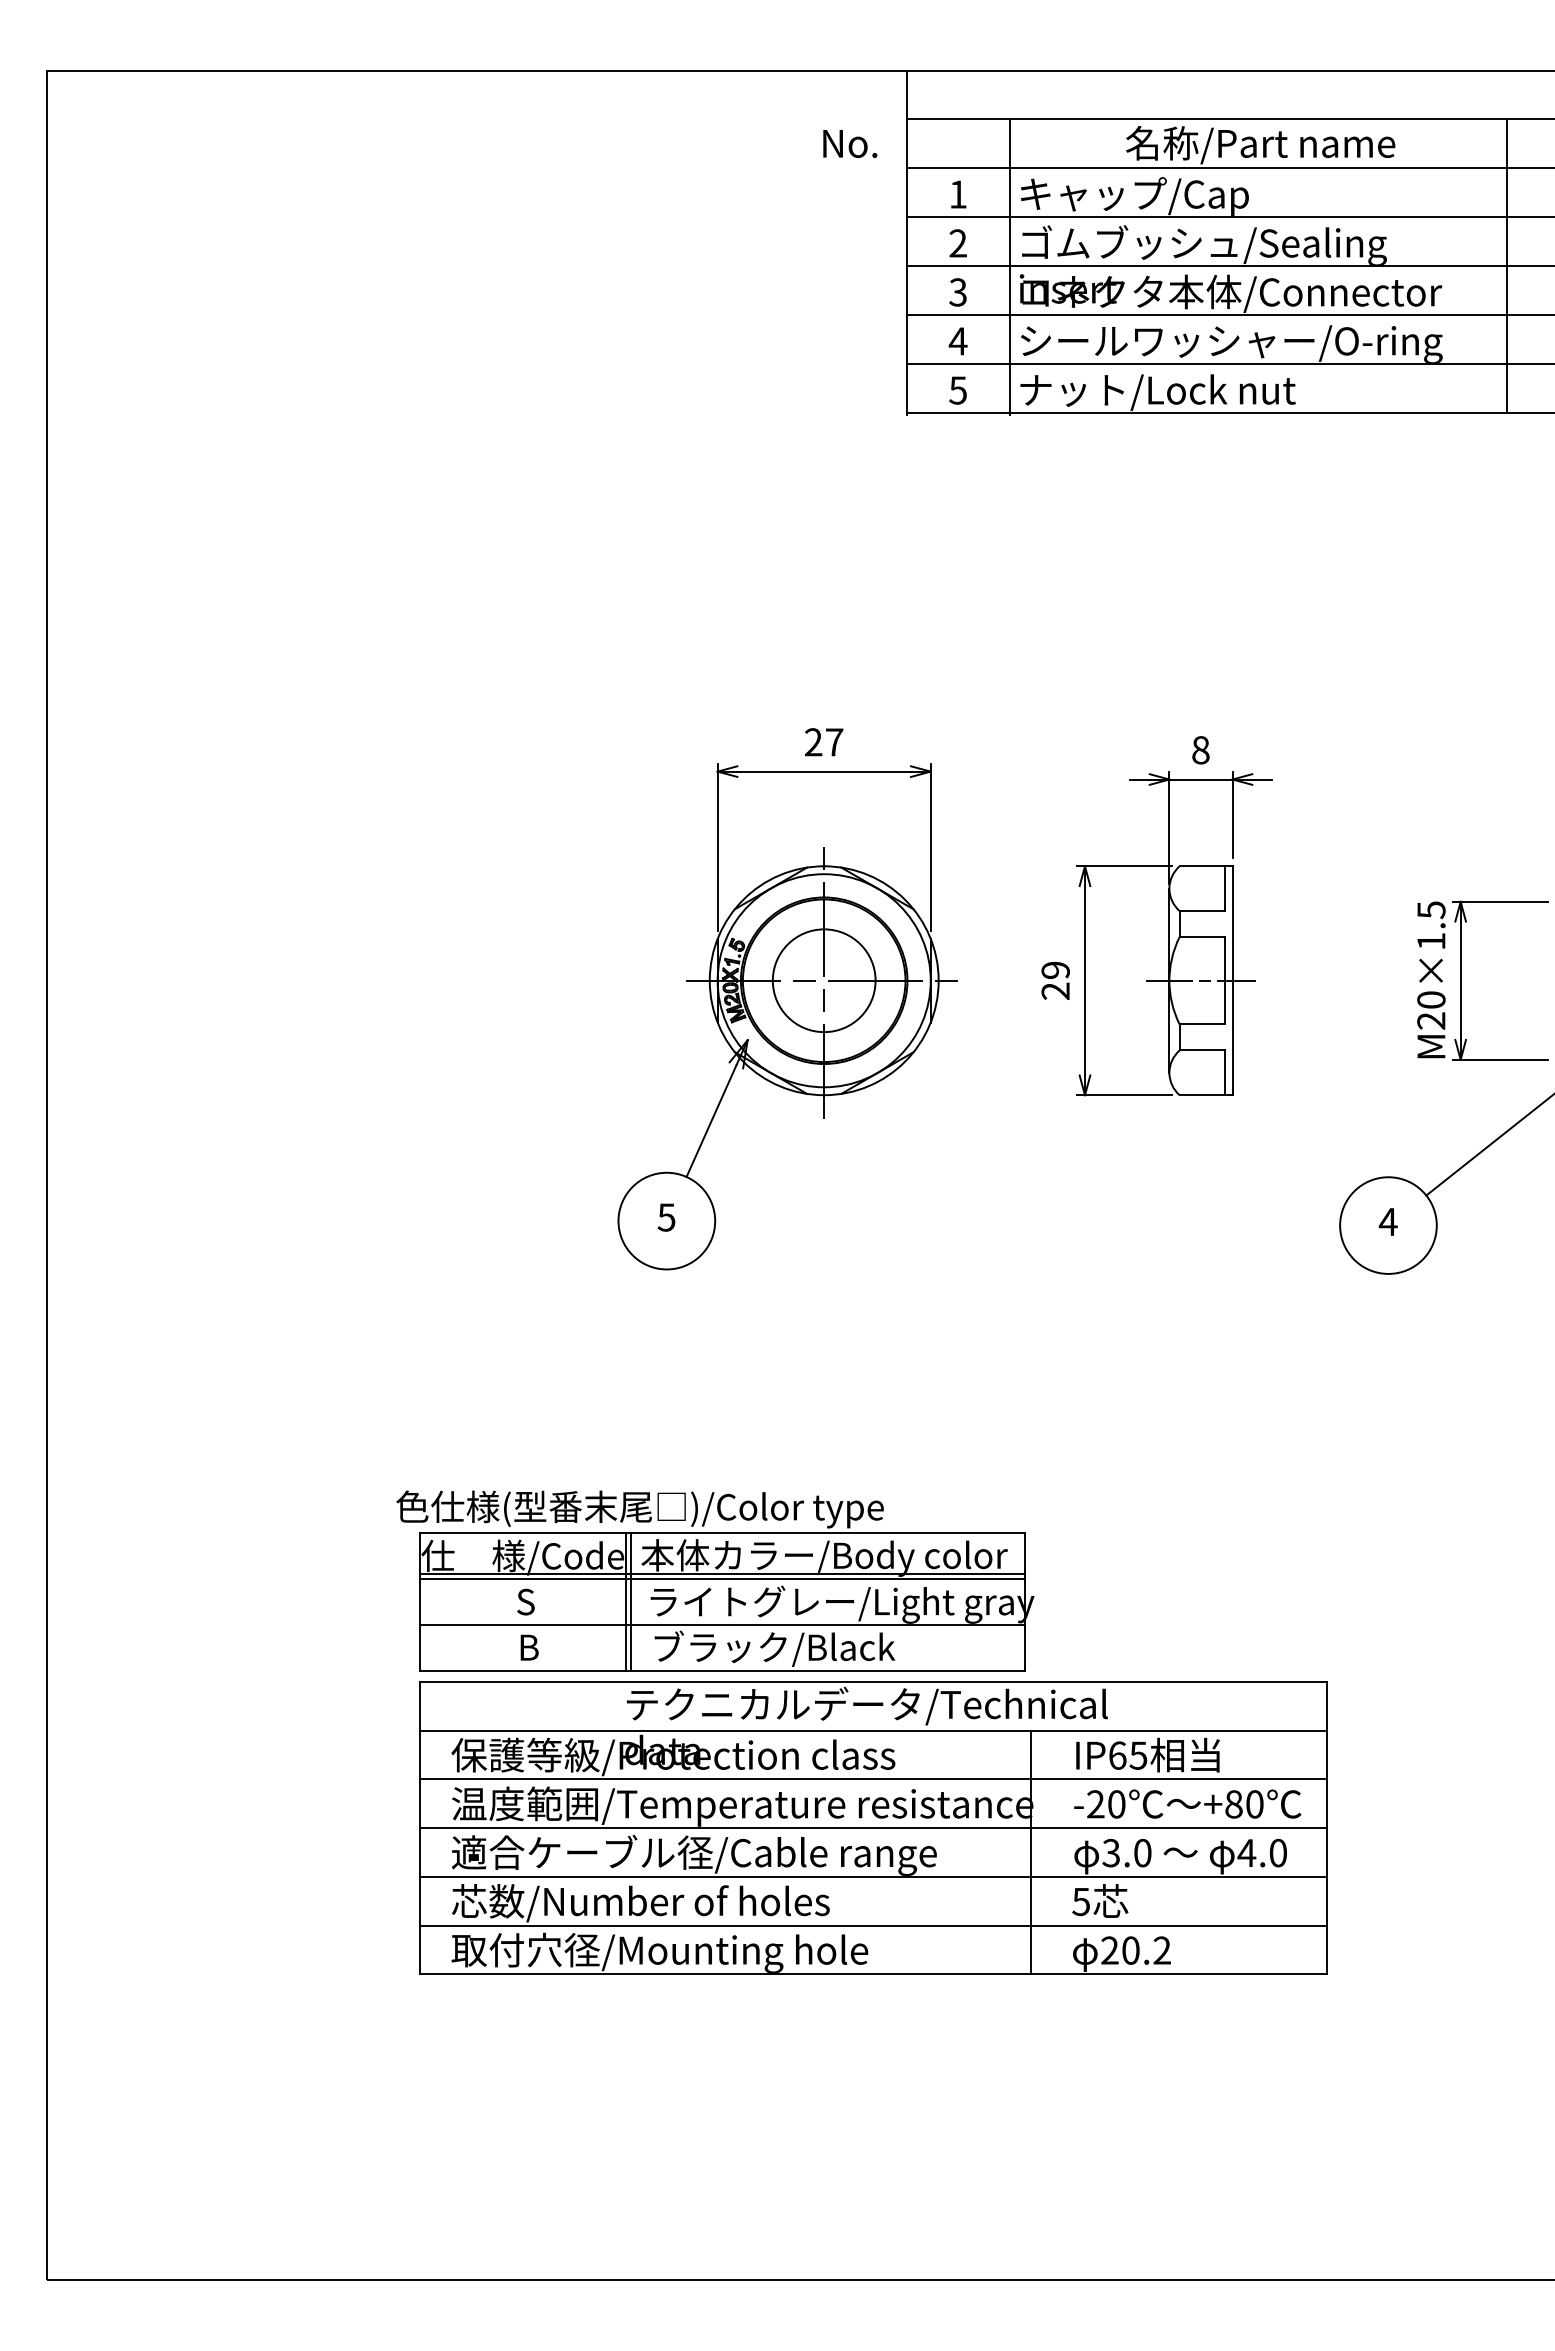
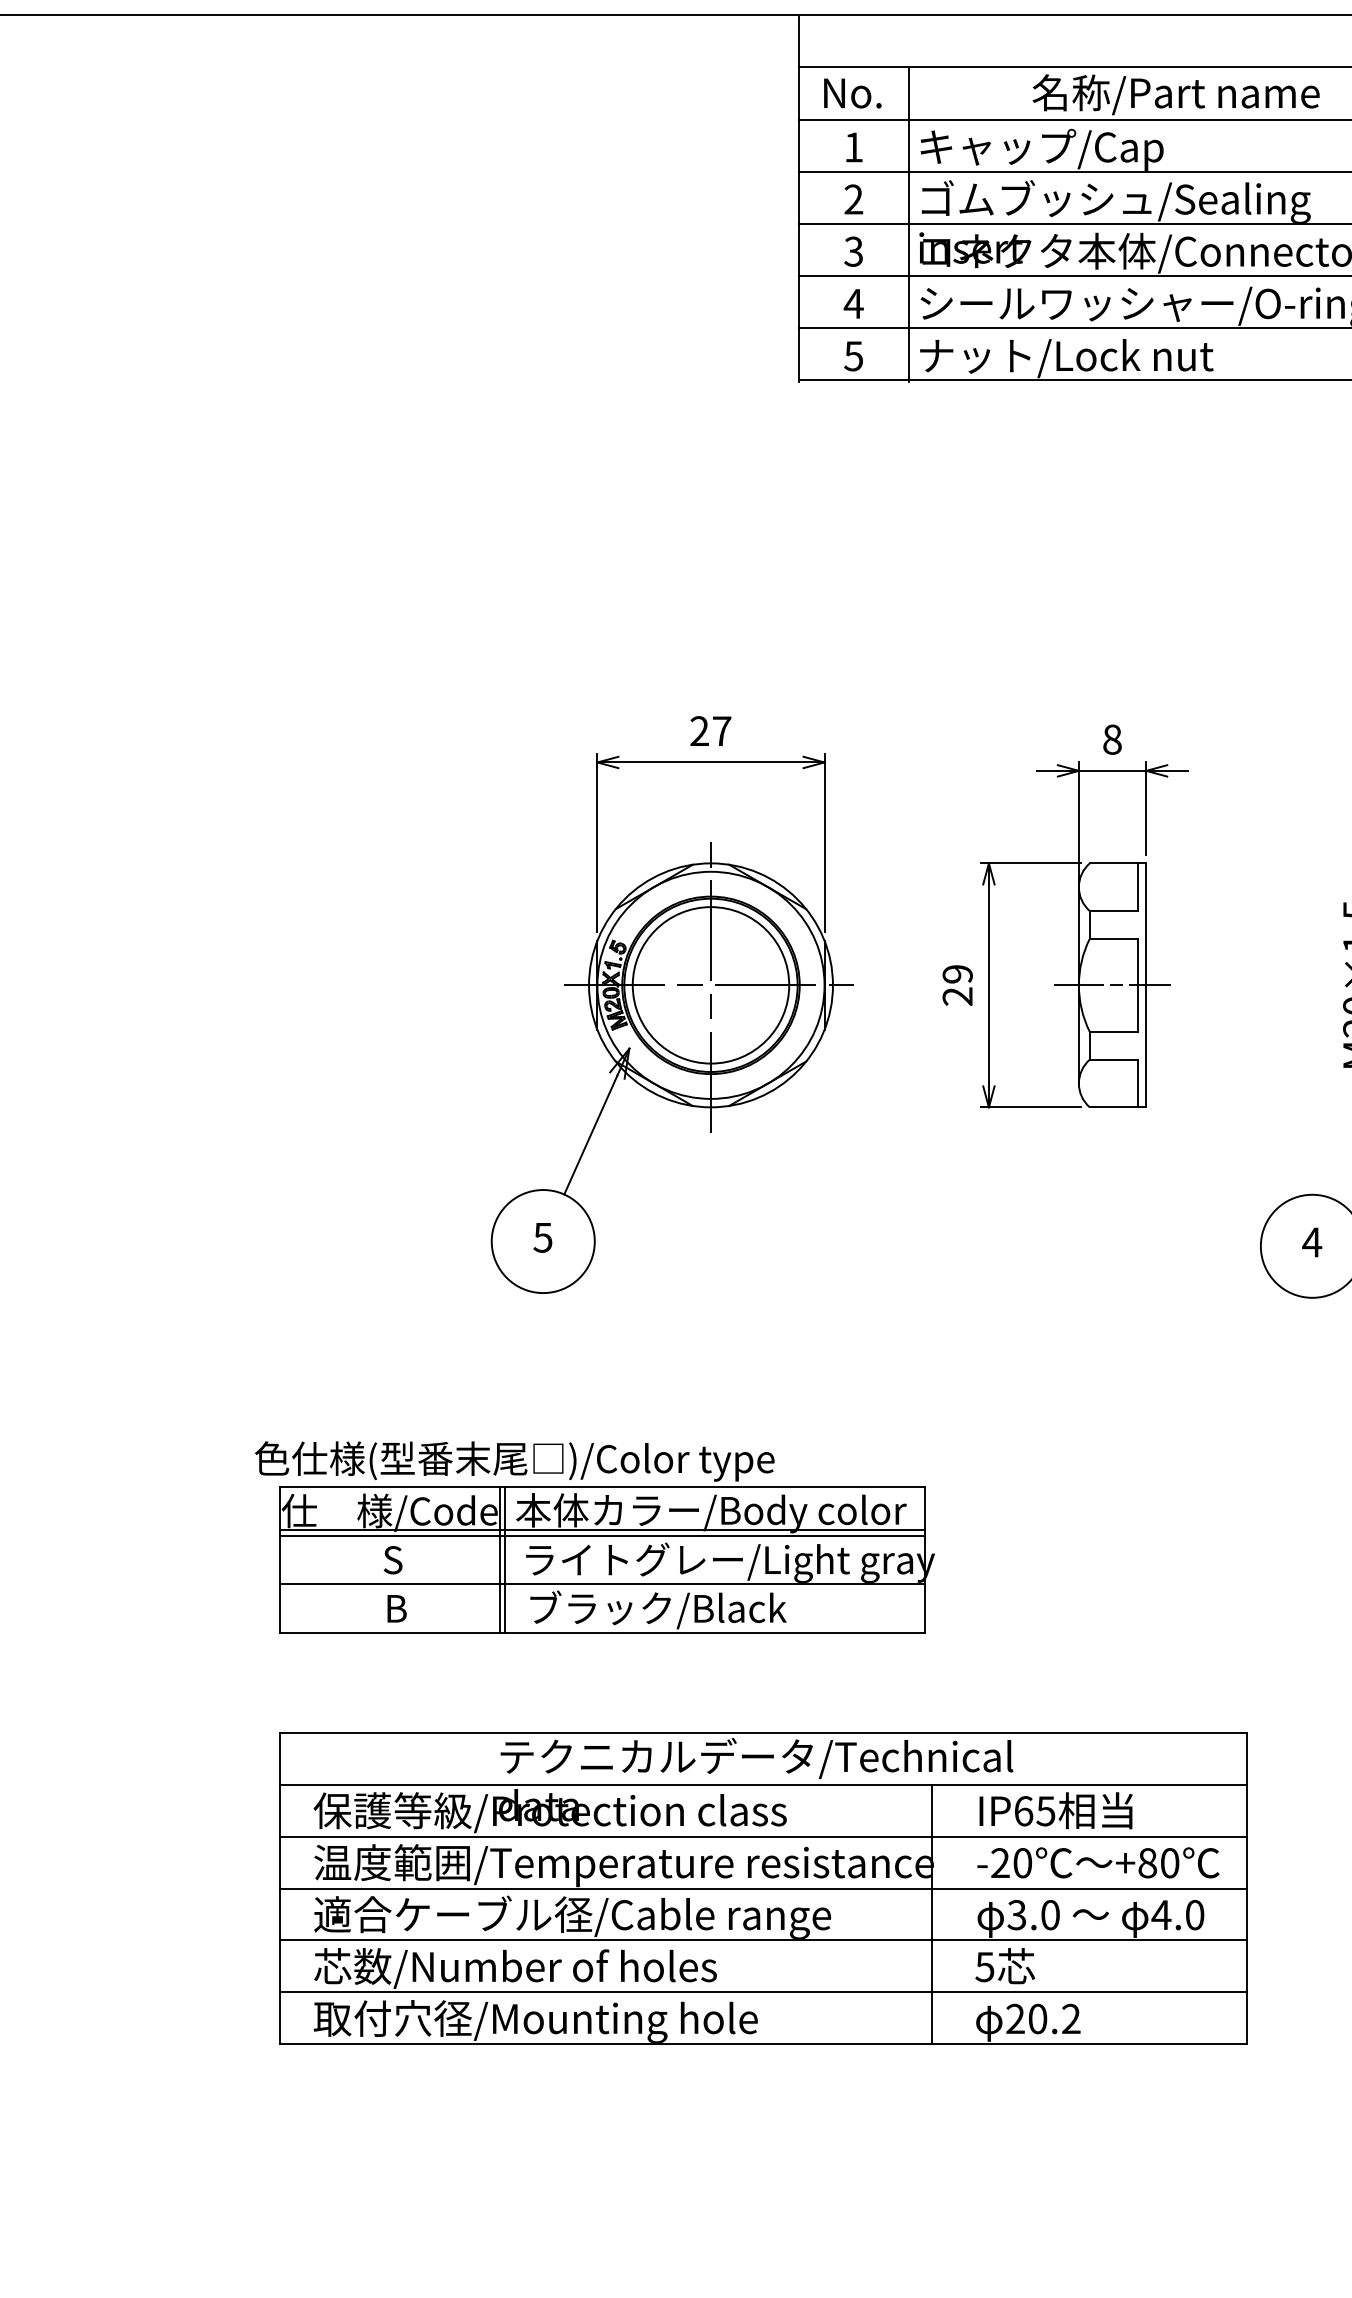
text: (850, 143) -> (853, 93), moved
circle: (823, 980) -> (710, 985), size x1.43
part: (715, 1580) -> (595, 1537), moved

